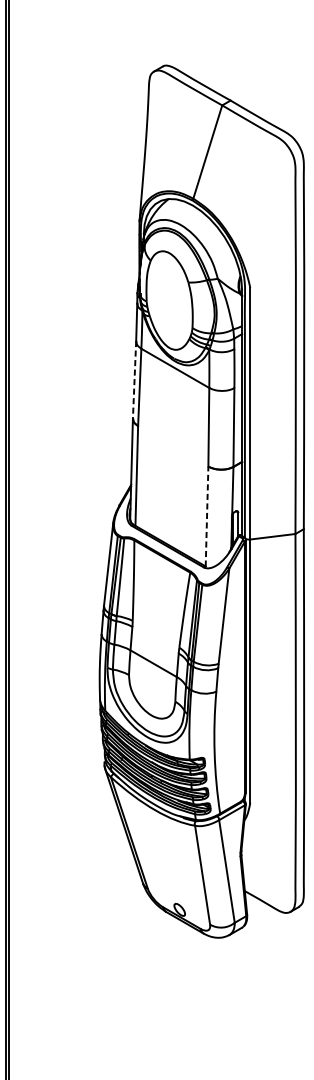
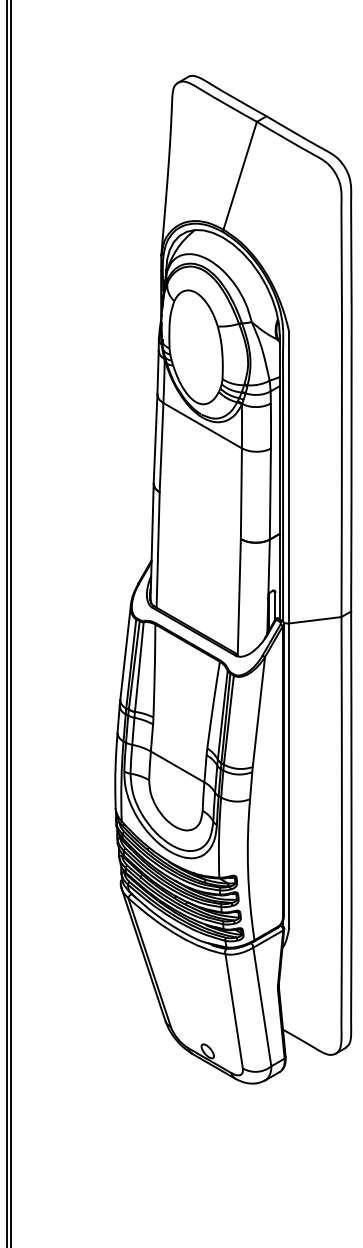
line: (134, 380) -> (155, 439), dashed -> solid
line: (207, 516) -> (239, 596), dashed -> solid

